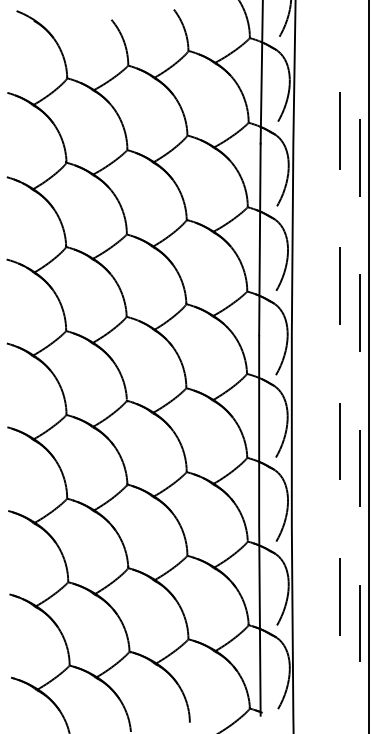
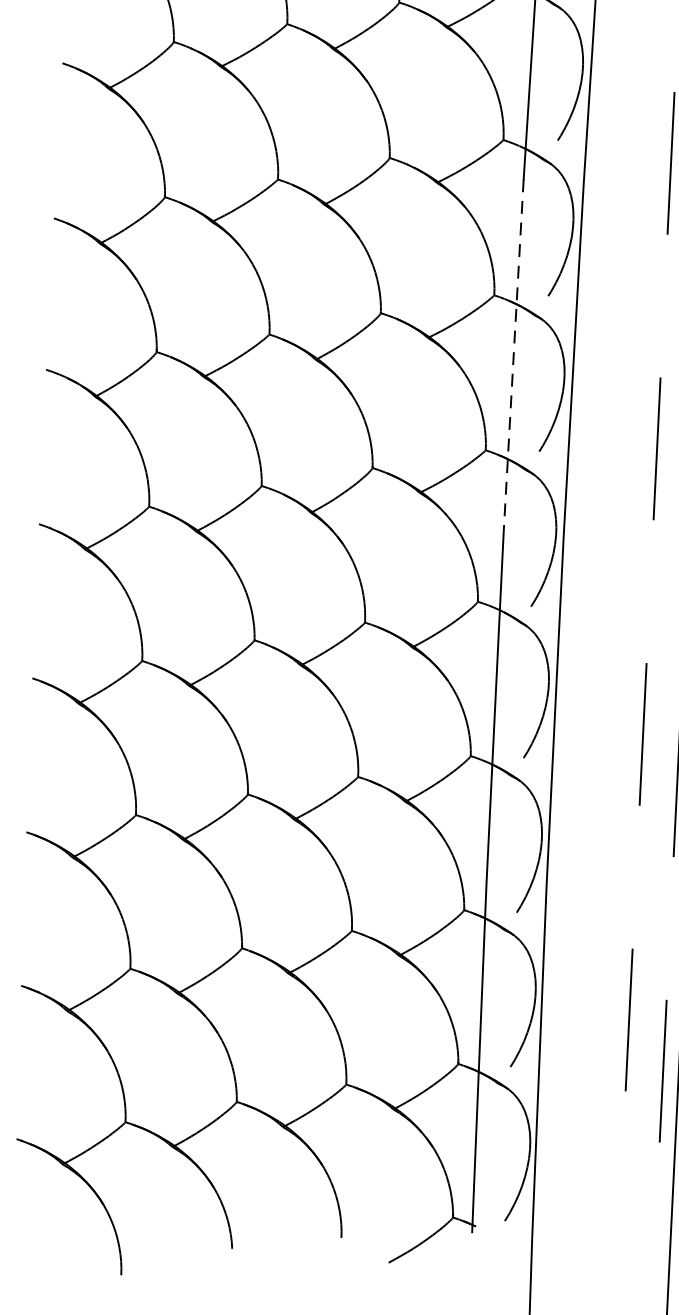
line: (259, 239) -> (512, 355), solid -> dashed

